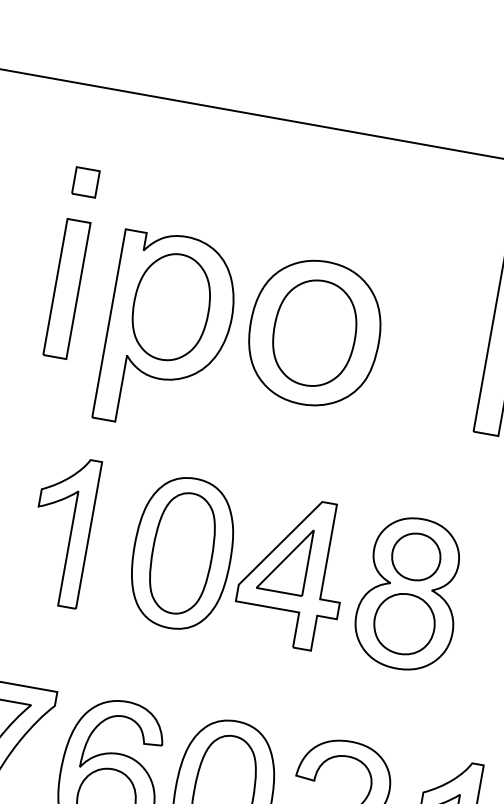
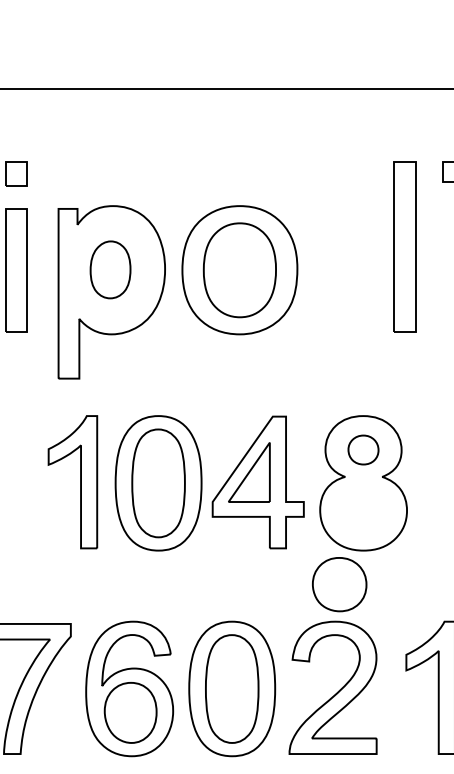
part: (171, 306) -> (110, 269), size x0.6
part: (70, 532) -> (80, 482), moved
part: (416, 556) -> (363, 449), size x0.7
part: (404, 623) -> (339, 584), moved

